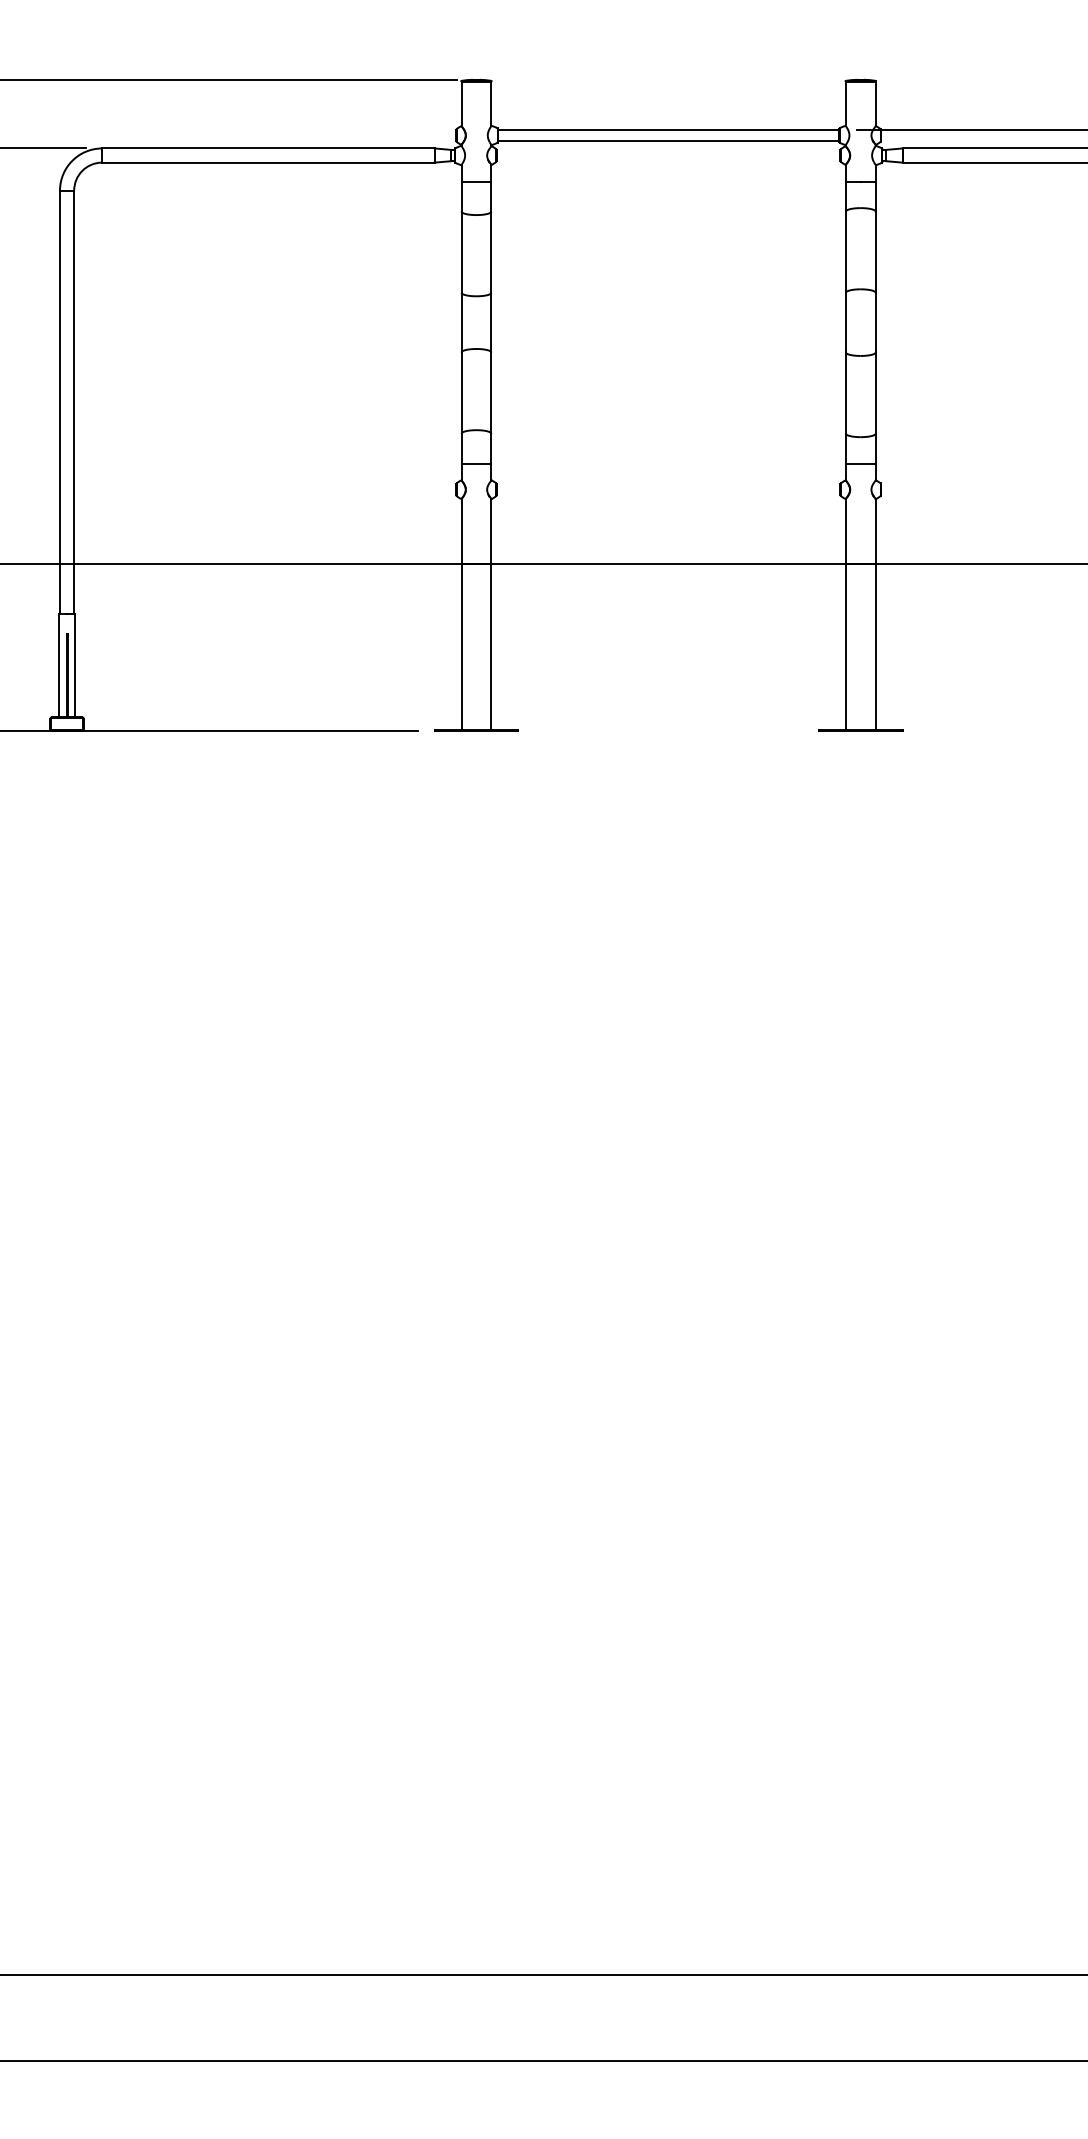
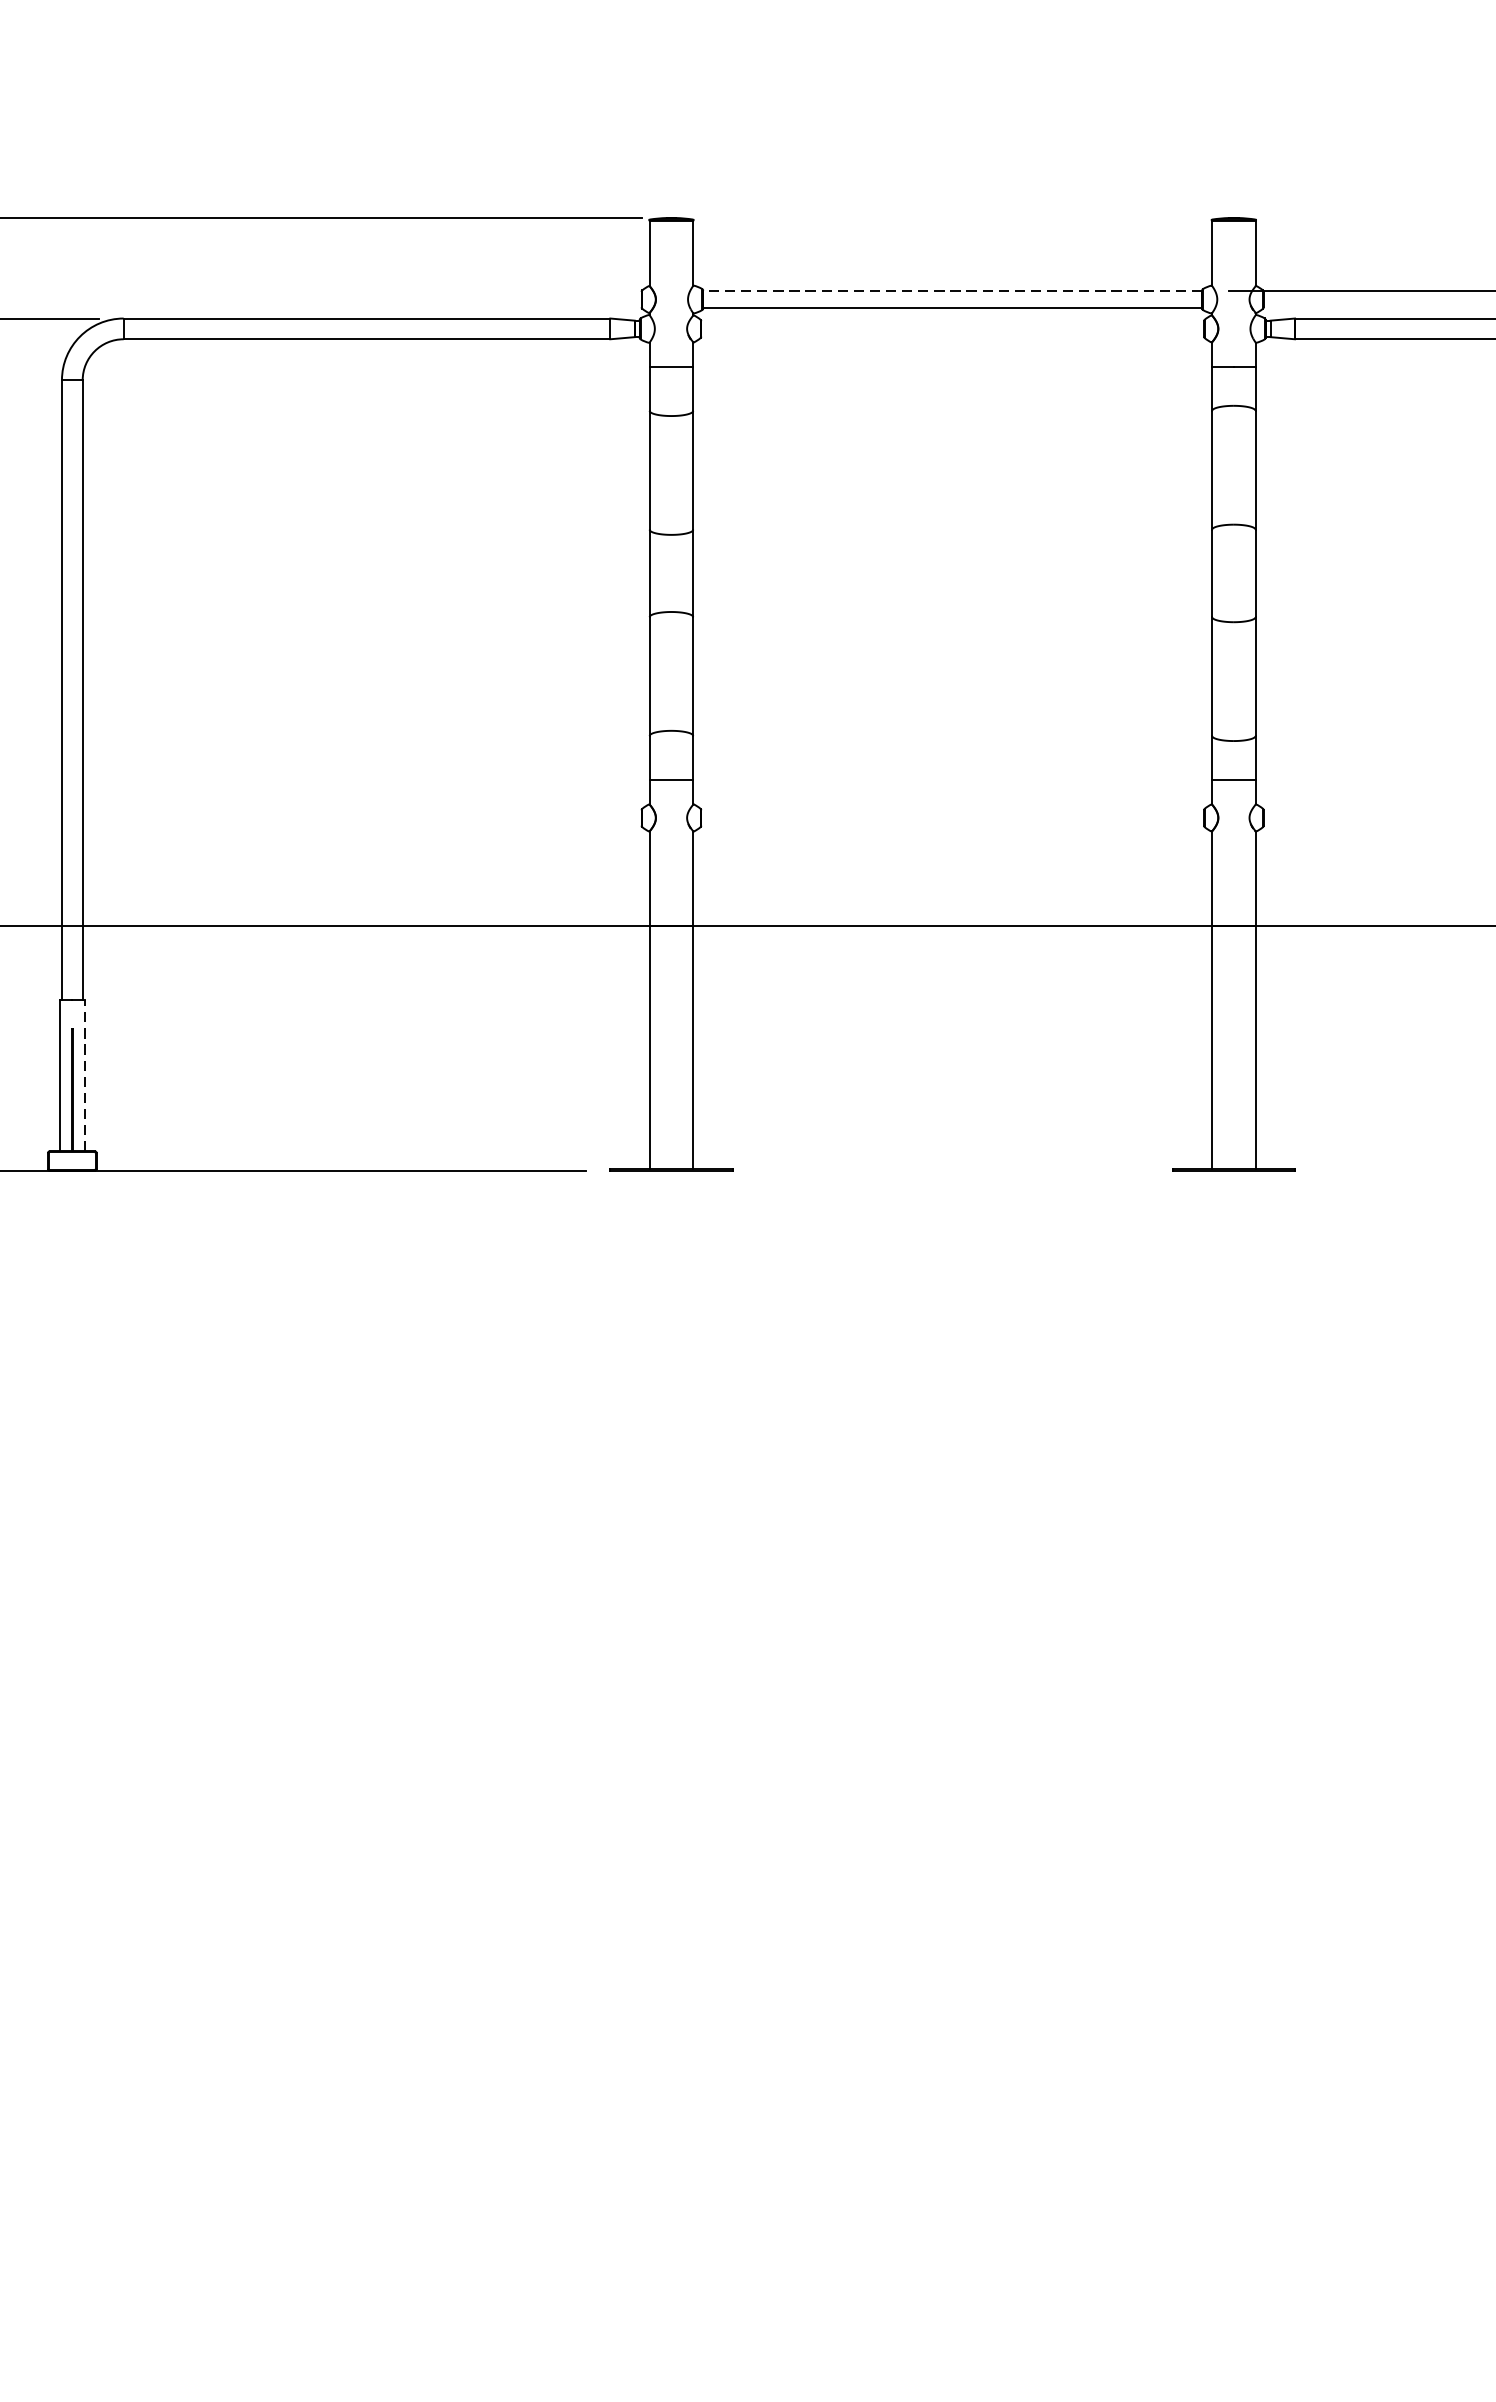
line: (668, 129) -> (952, 290), solid -> dashed
line: (75, 665) -> (84, 1075), solid -> dashed

